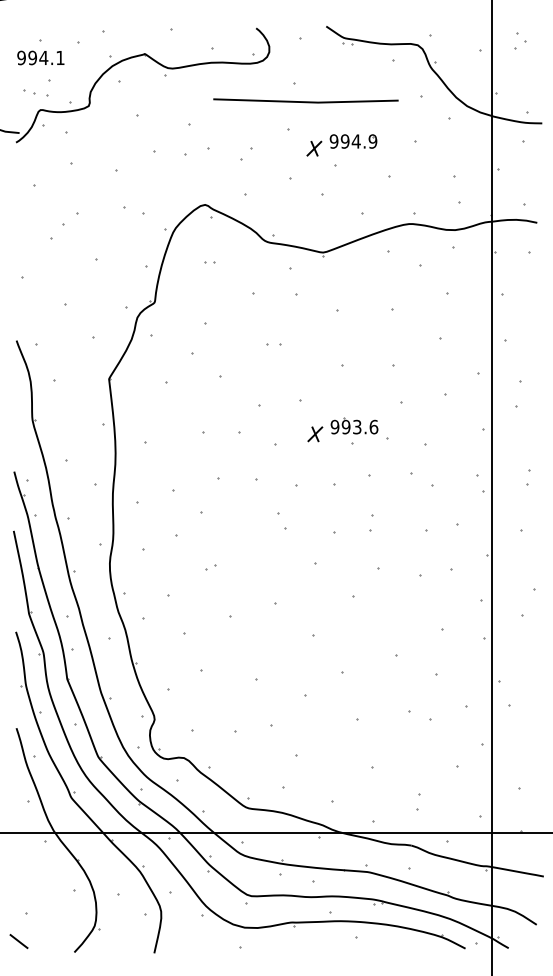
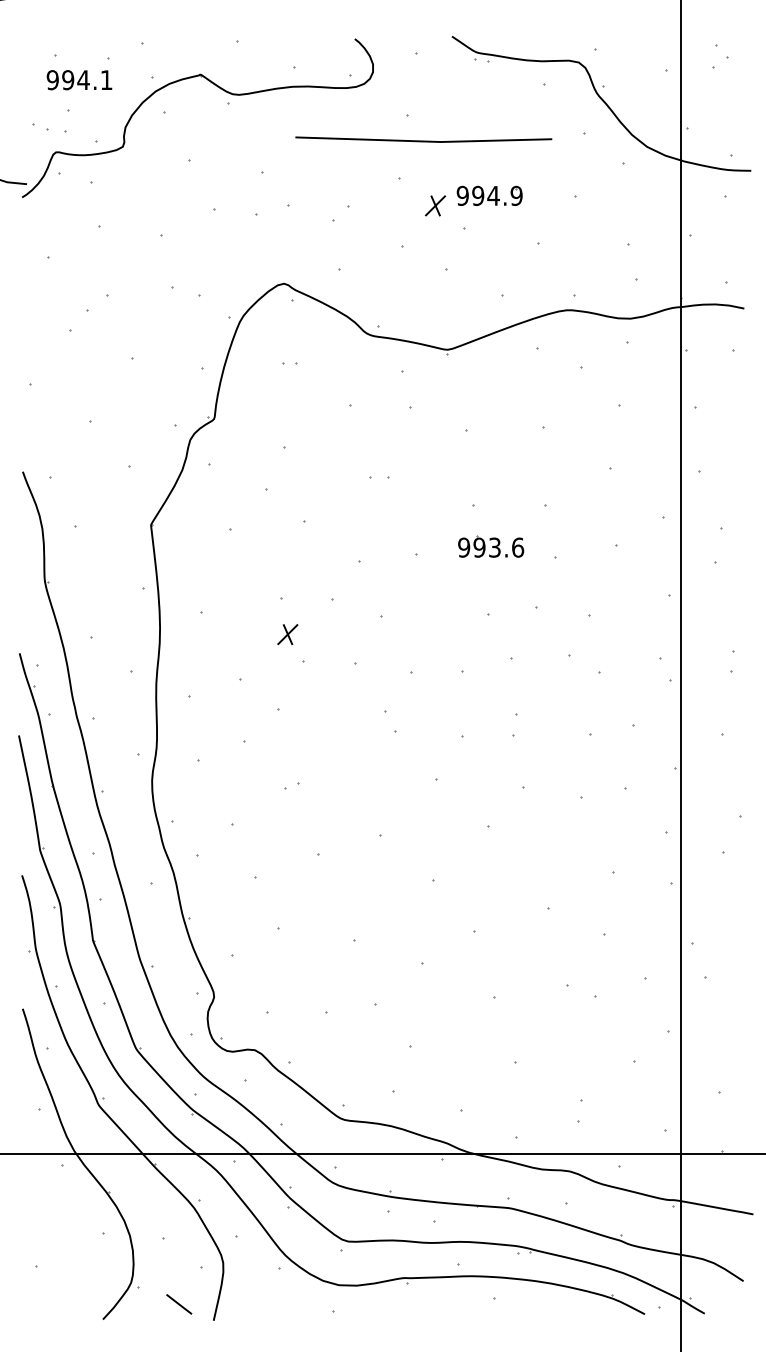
text: (40, 58) -> (79, 80), moved
part: (354, 426) -> (491, 546), moved
part: (315, 434) -> (287, 634), moved
line: (19, 941) -> (179, 1304), moved

